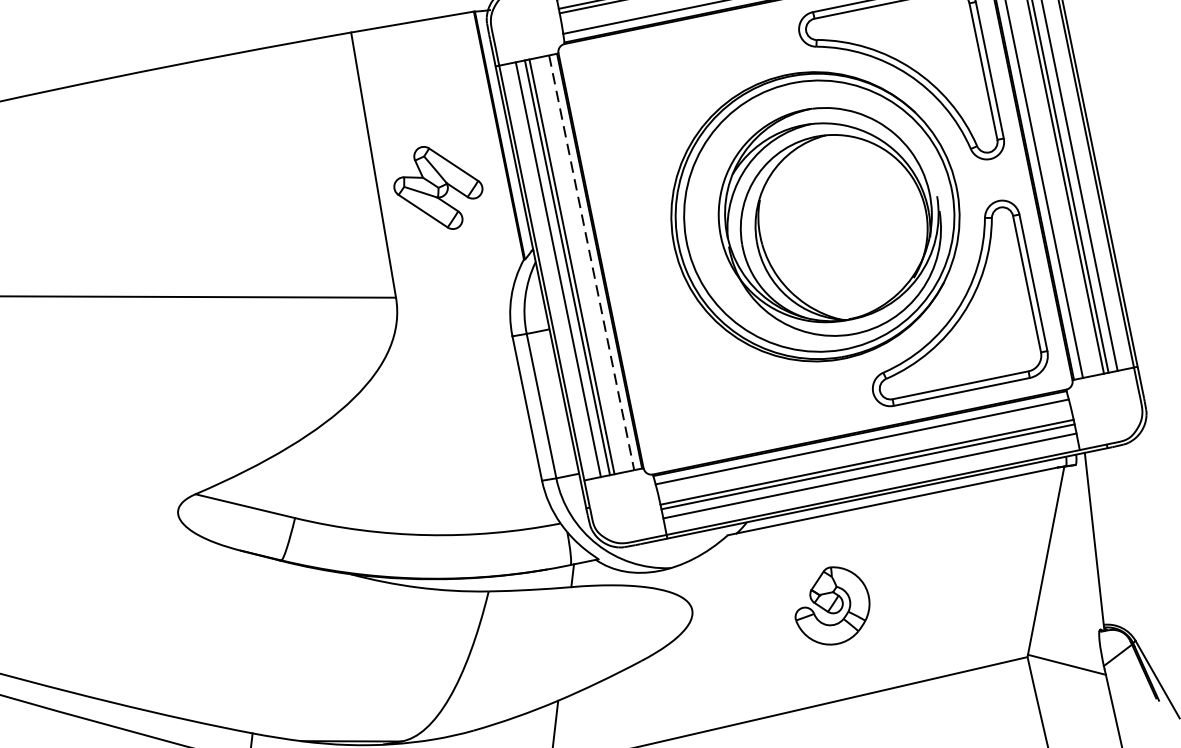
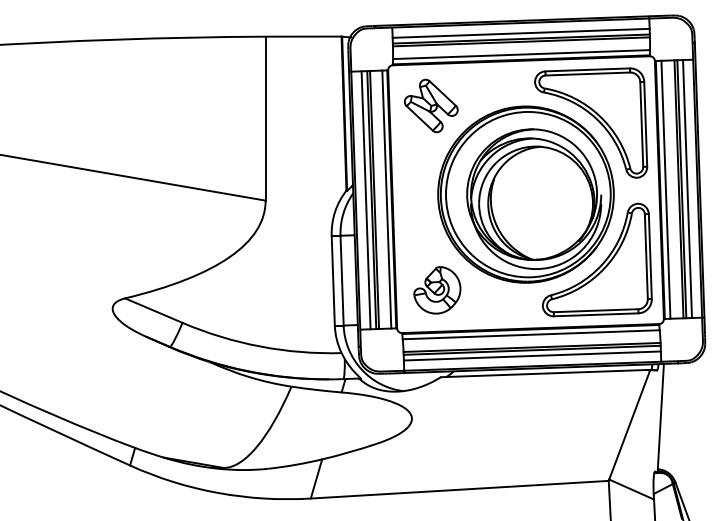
part: (436, 187) -> (430, 105), moved
line: (591, 264) -> (386, 200), dashed -> solid
part: (832, 606) -> (437, 290), moved

